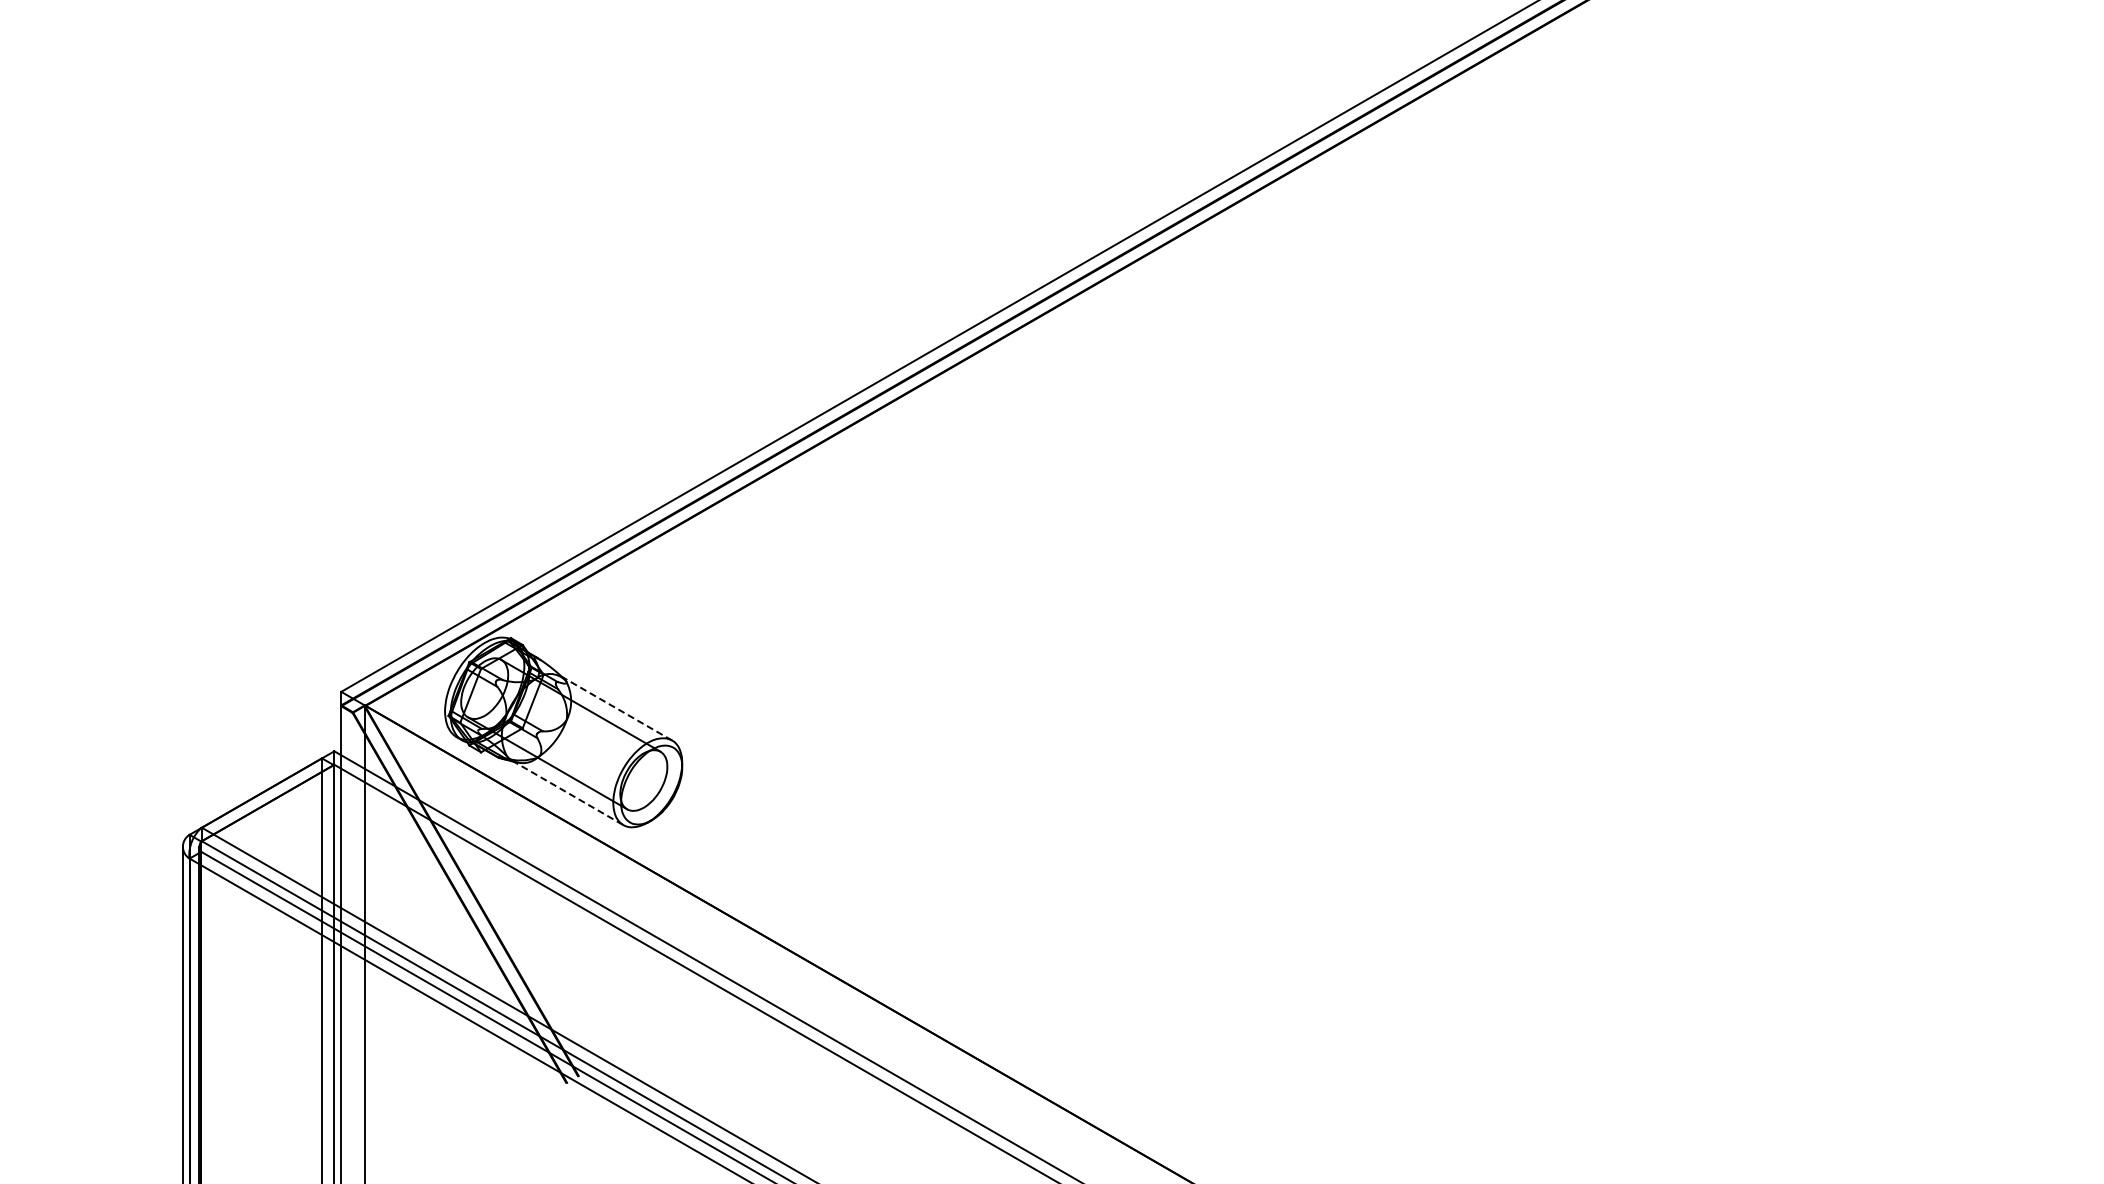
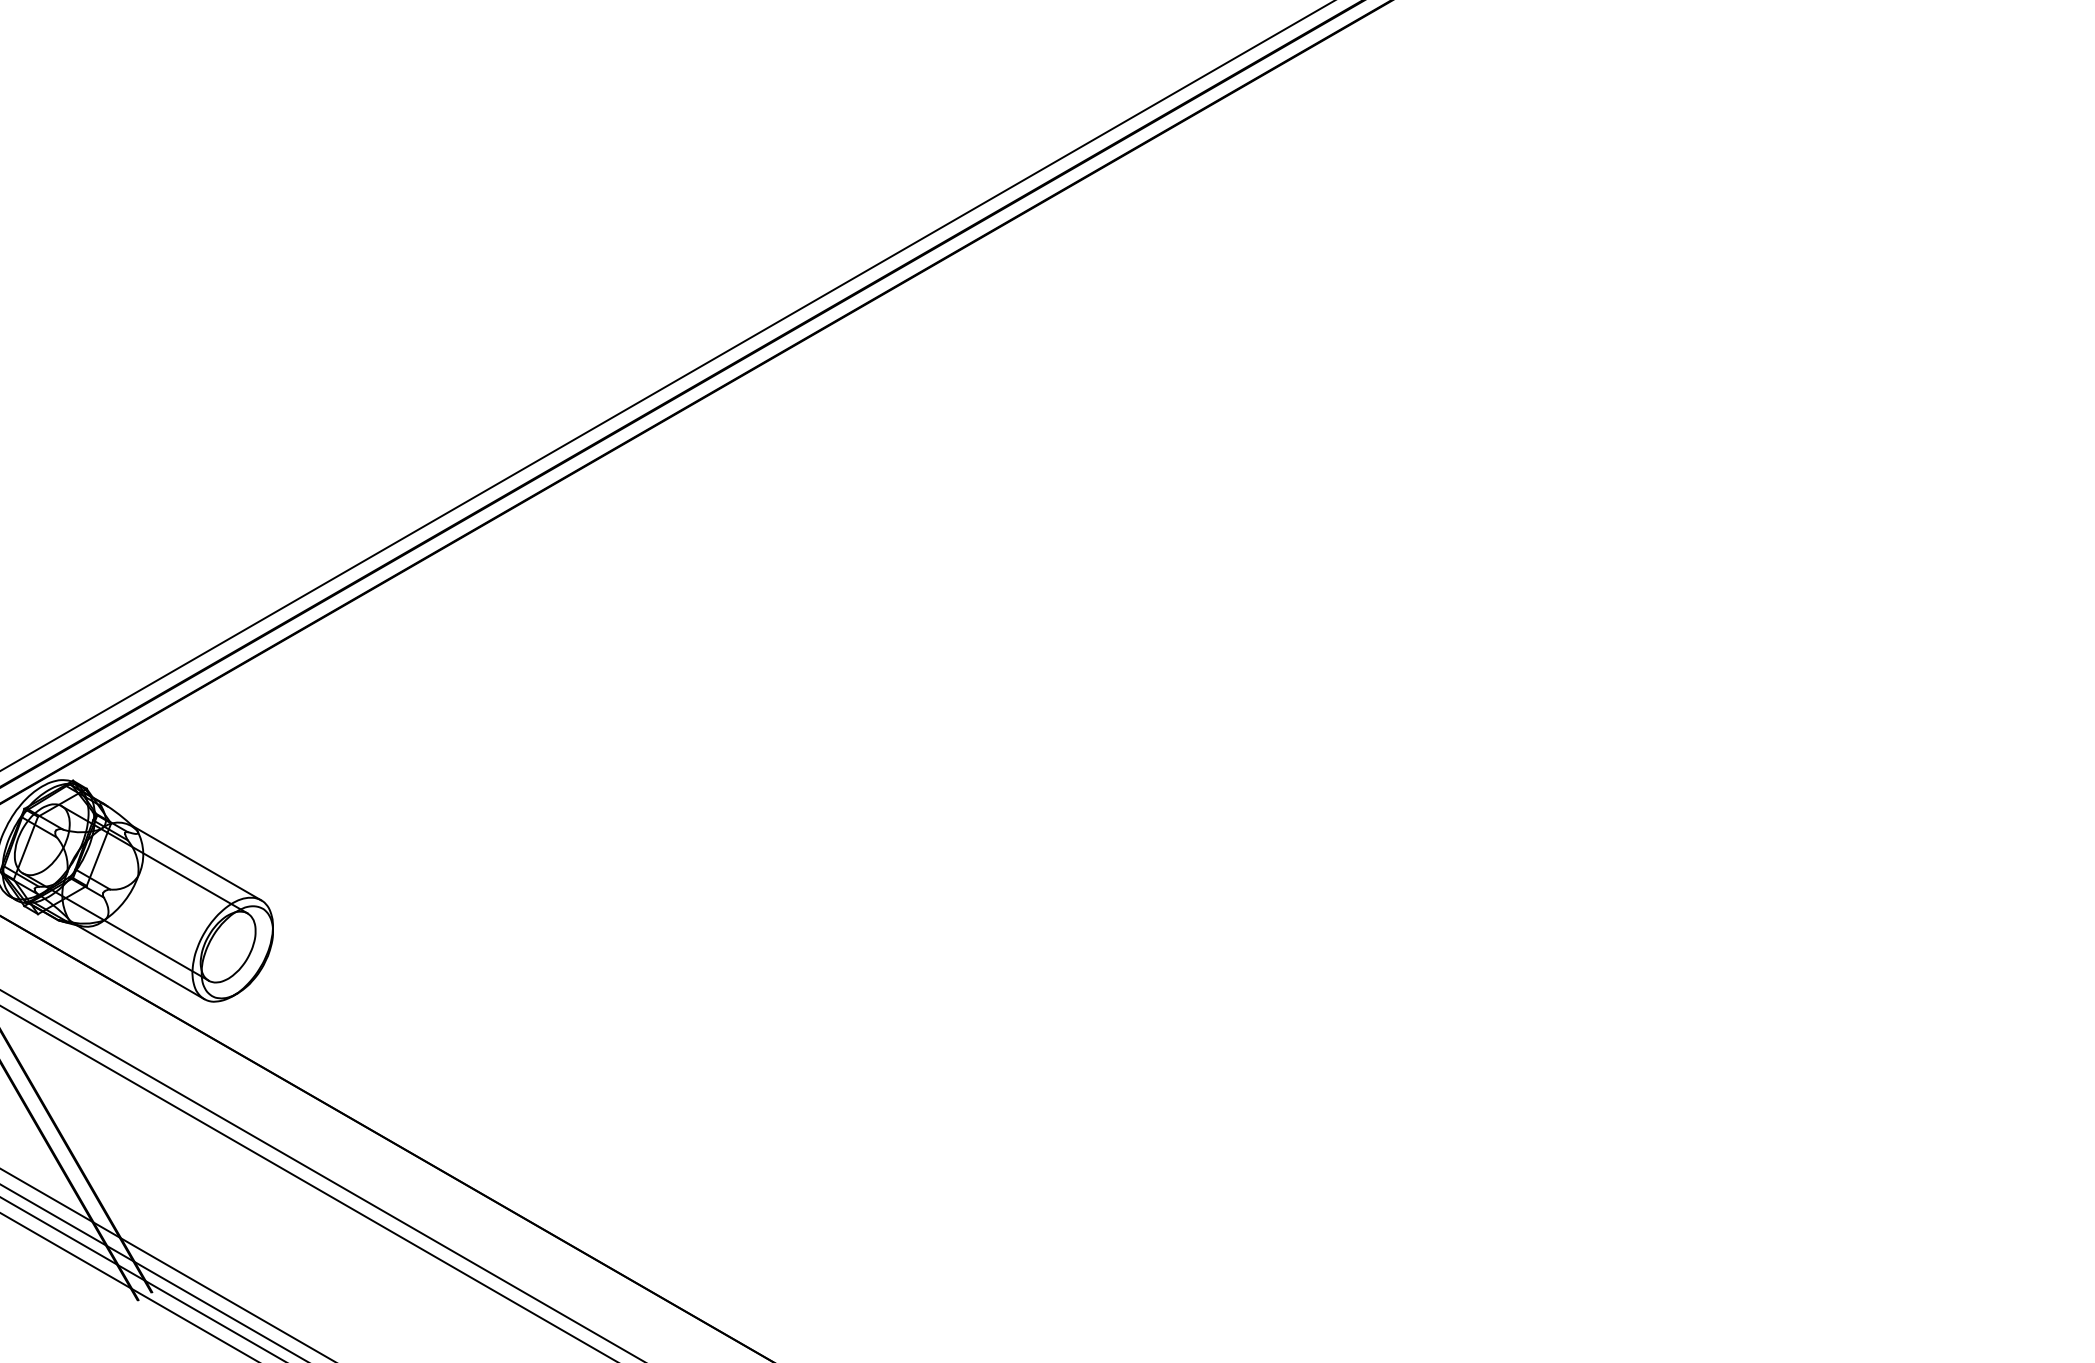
line: (616, 708) -> (196, 862), dashed -> solid
line: (568, 793) -> (140, 962), dashed -> solid

